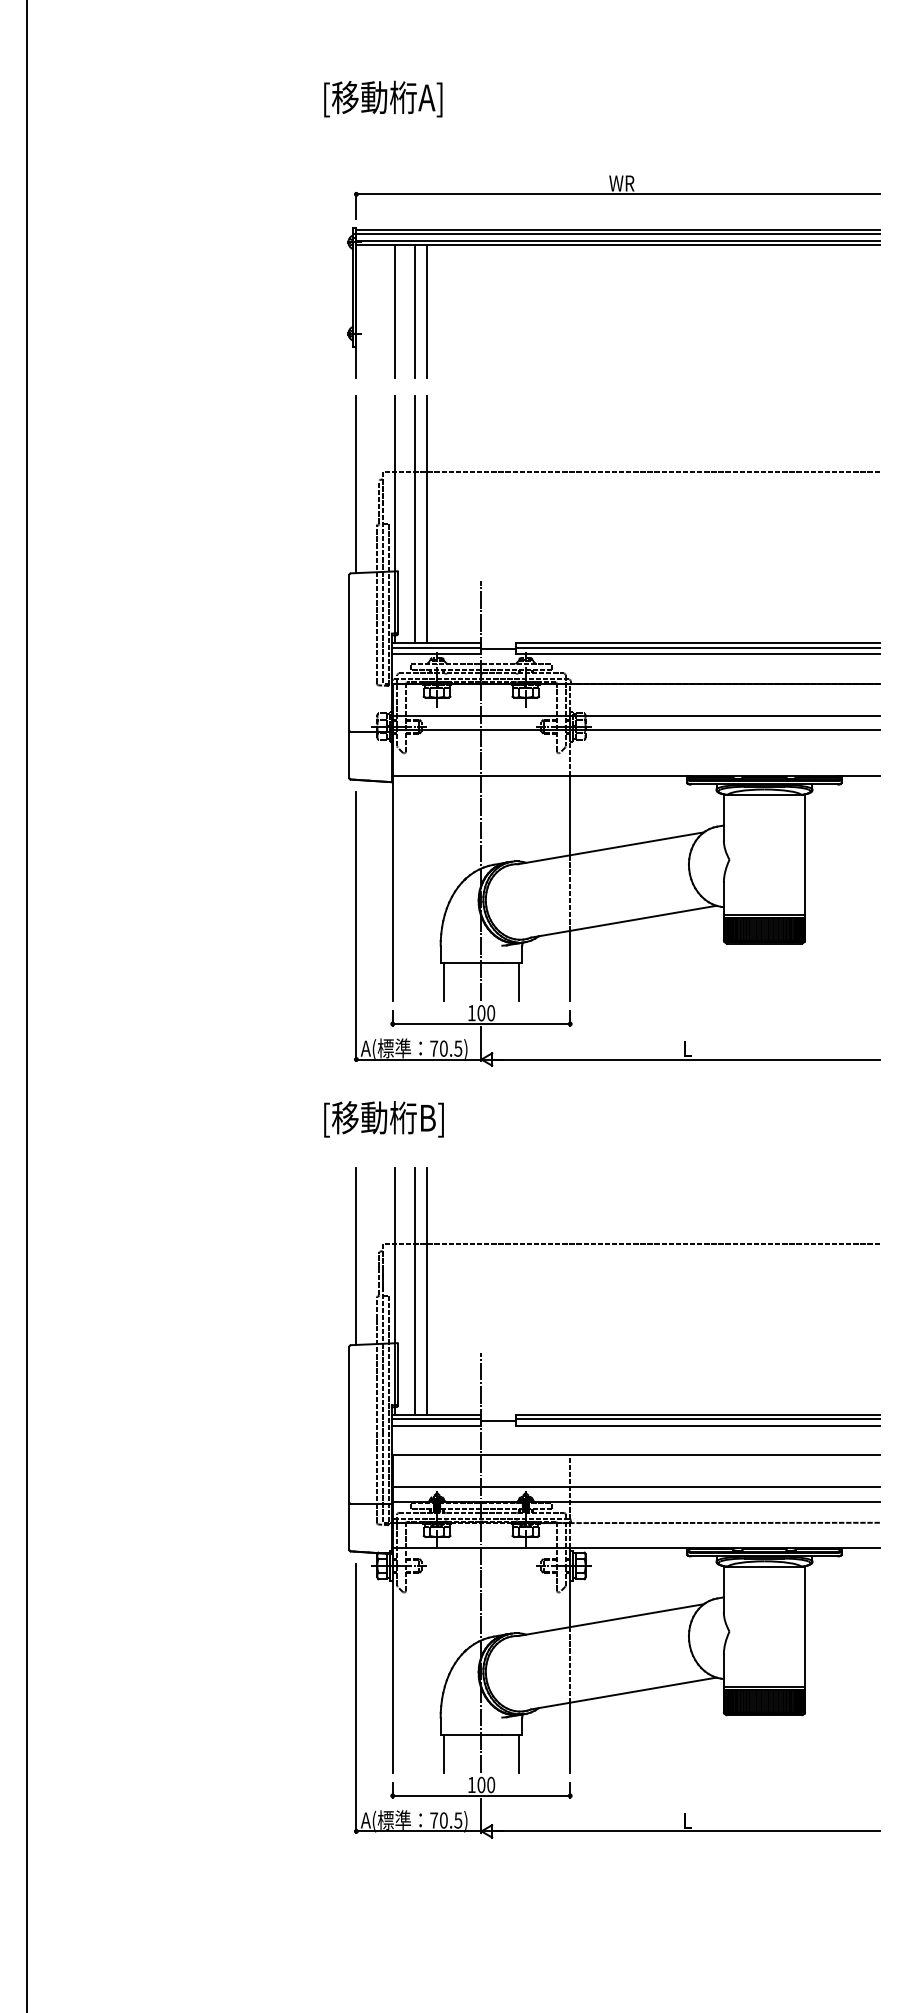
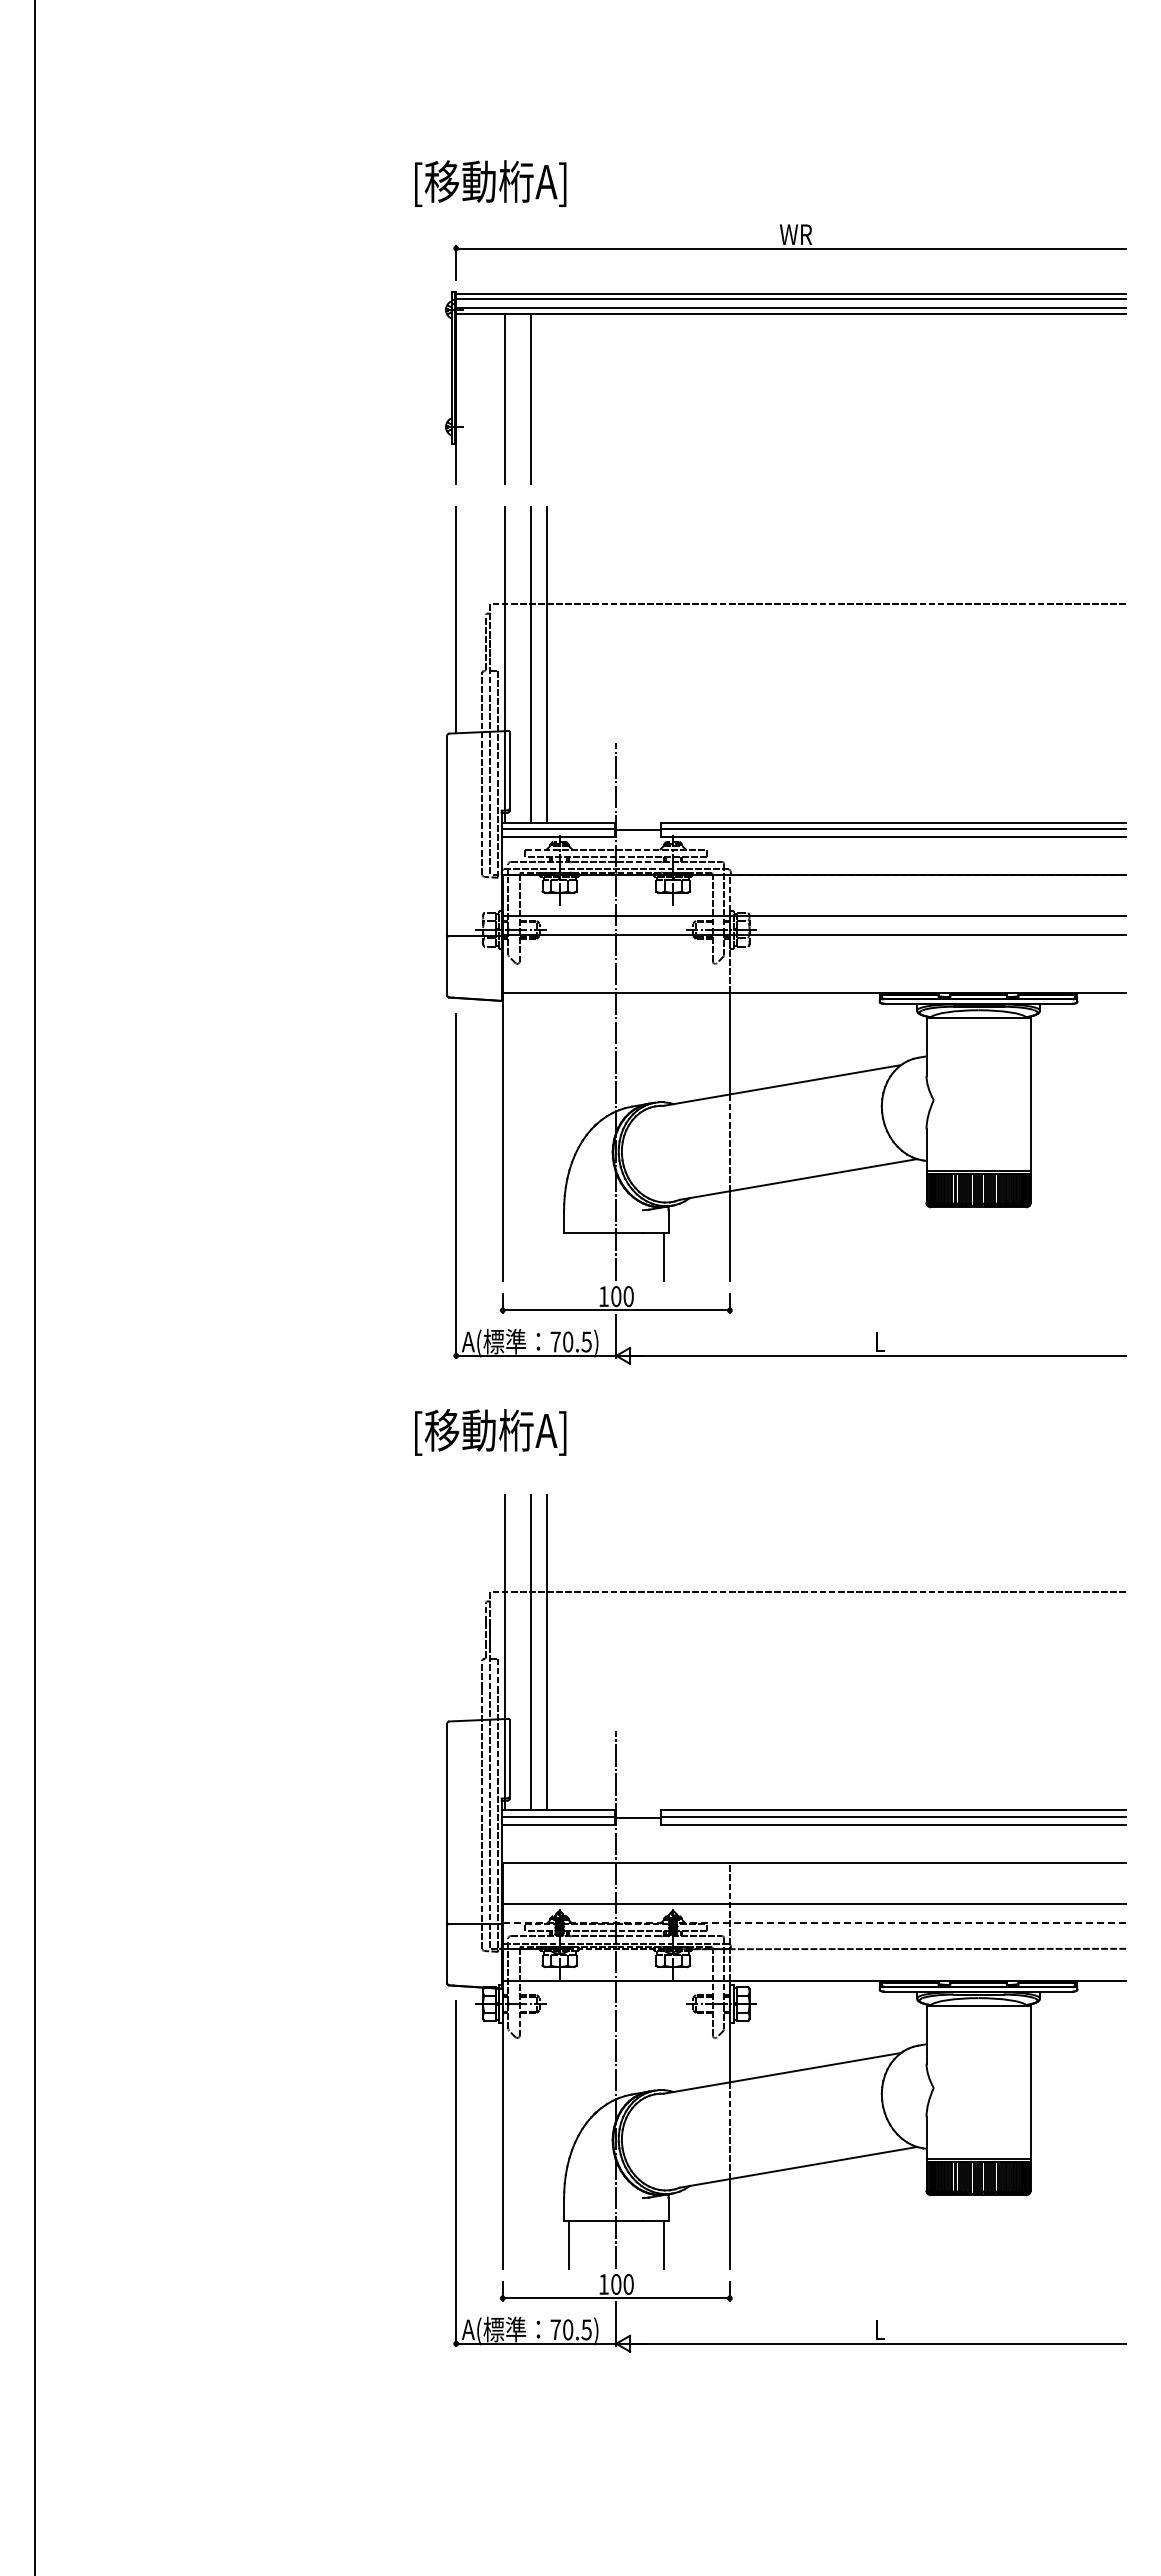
text: (383, 99) -> (490, 183), moved
line: (427, 311) -> (547, 398), removed
line: (444, 981) -> (568, 1256), removed
text: (430, 1120) -> (551, 1433), [移動桁B] -> [移動桁A]
line: (356, 1256) -> (456, 1607), removed
line: (635, 1502) -> (813, 1922), solid -> dashed

